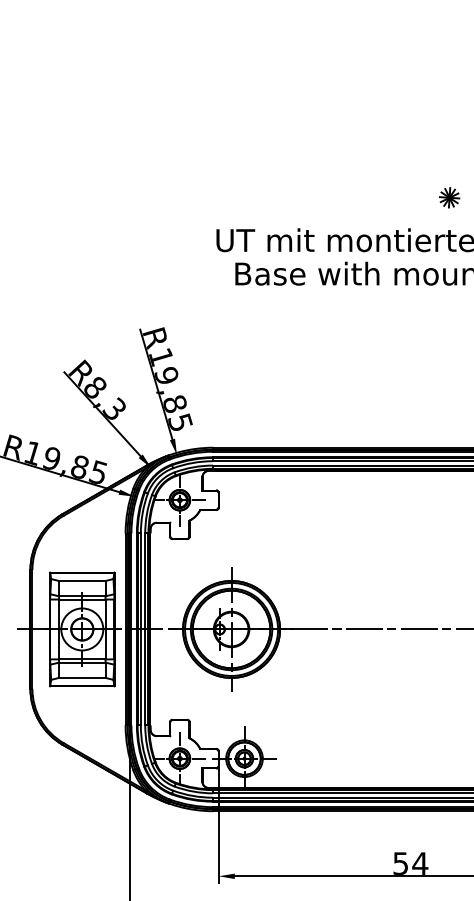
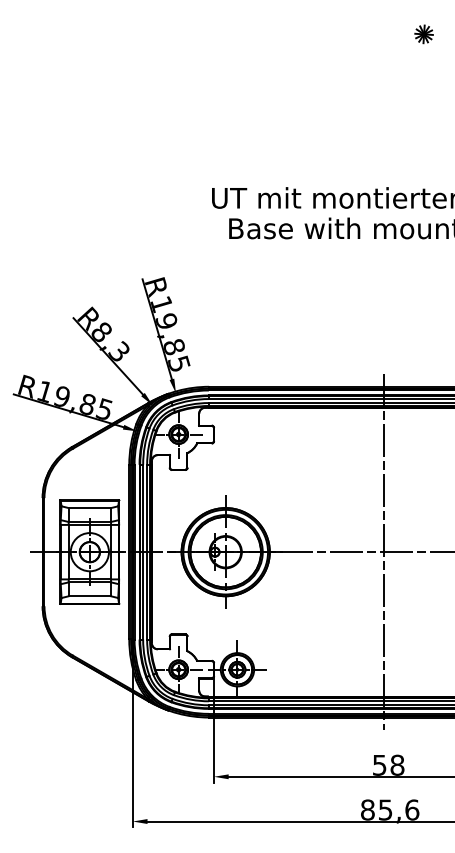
part: (448, 197) -> (423, 34), moved
line: (406, 629) -> (384, 552), added
text: (420, 862) -> (397, 764), 54 -> 58

